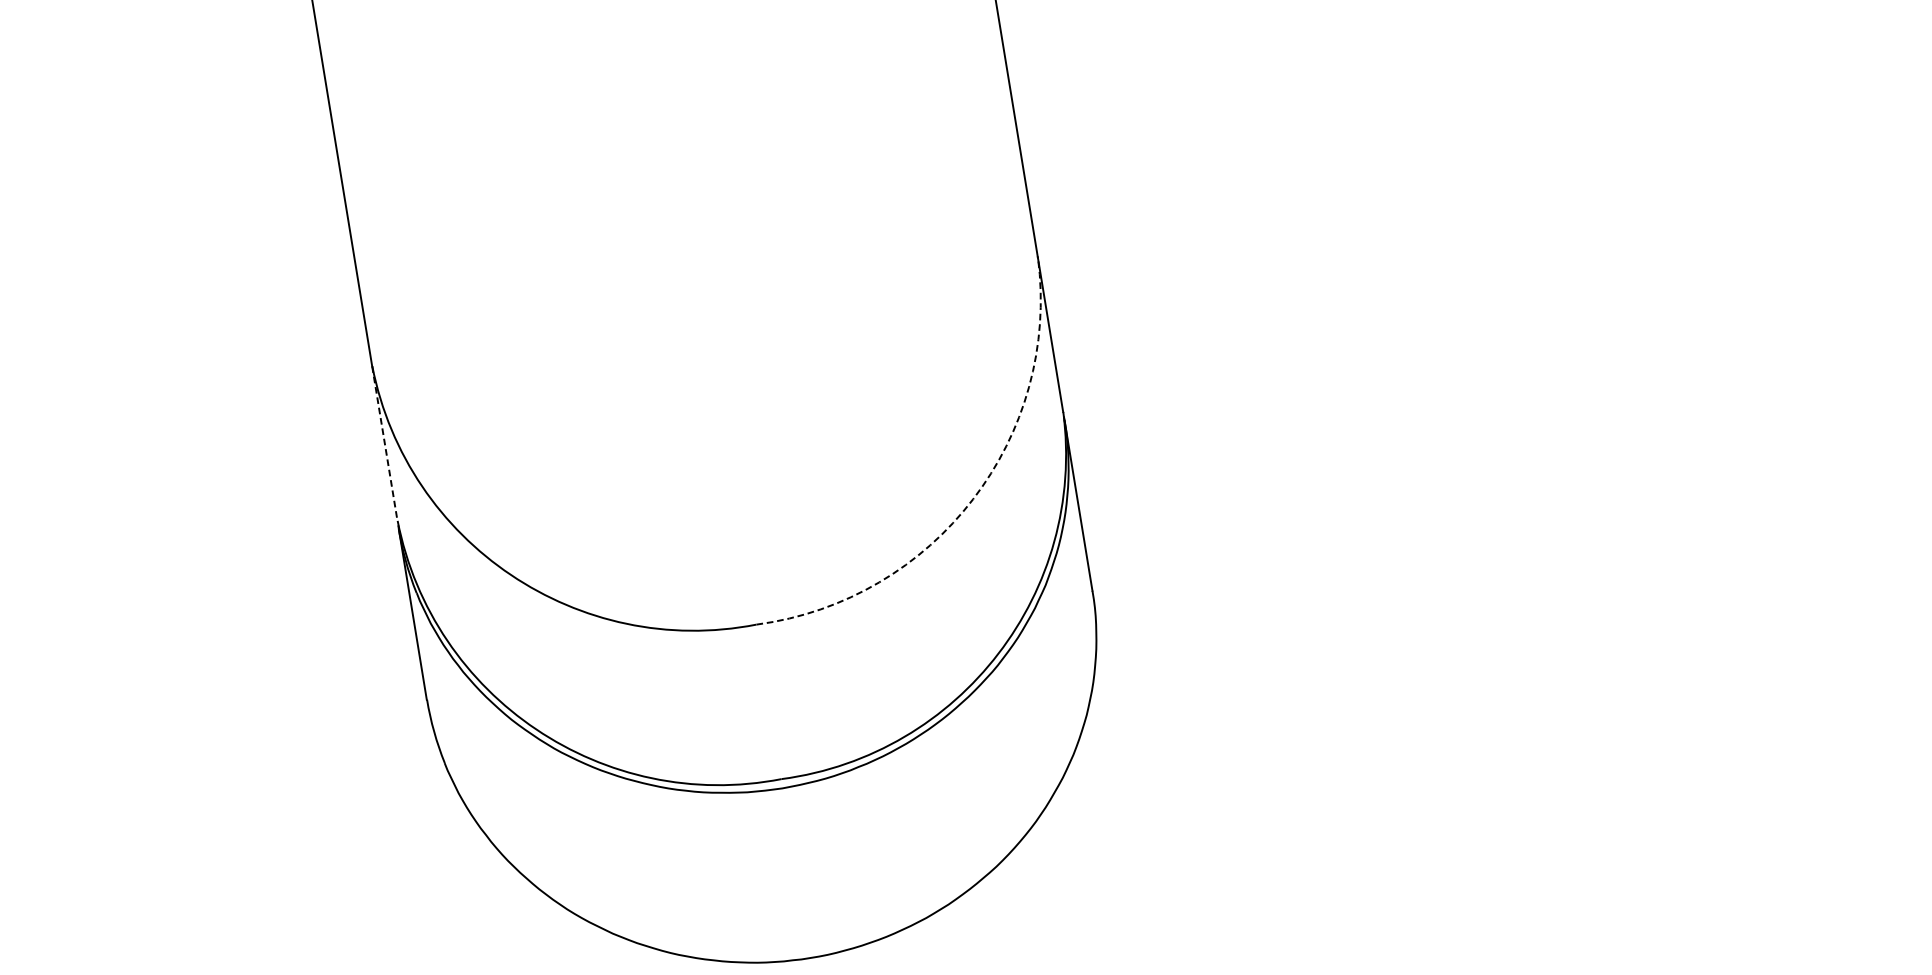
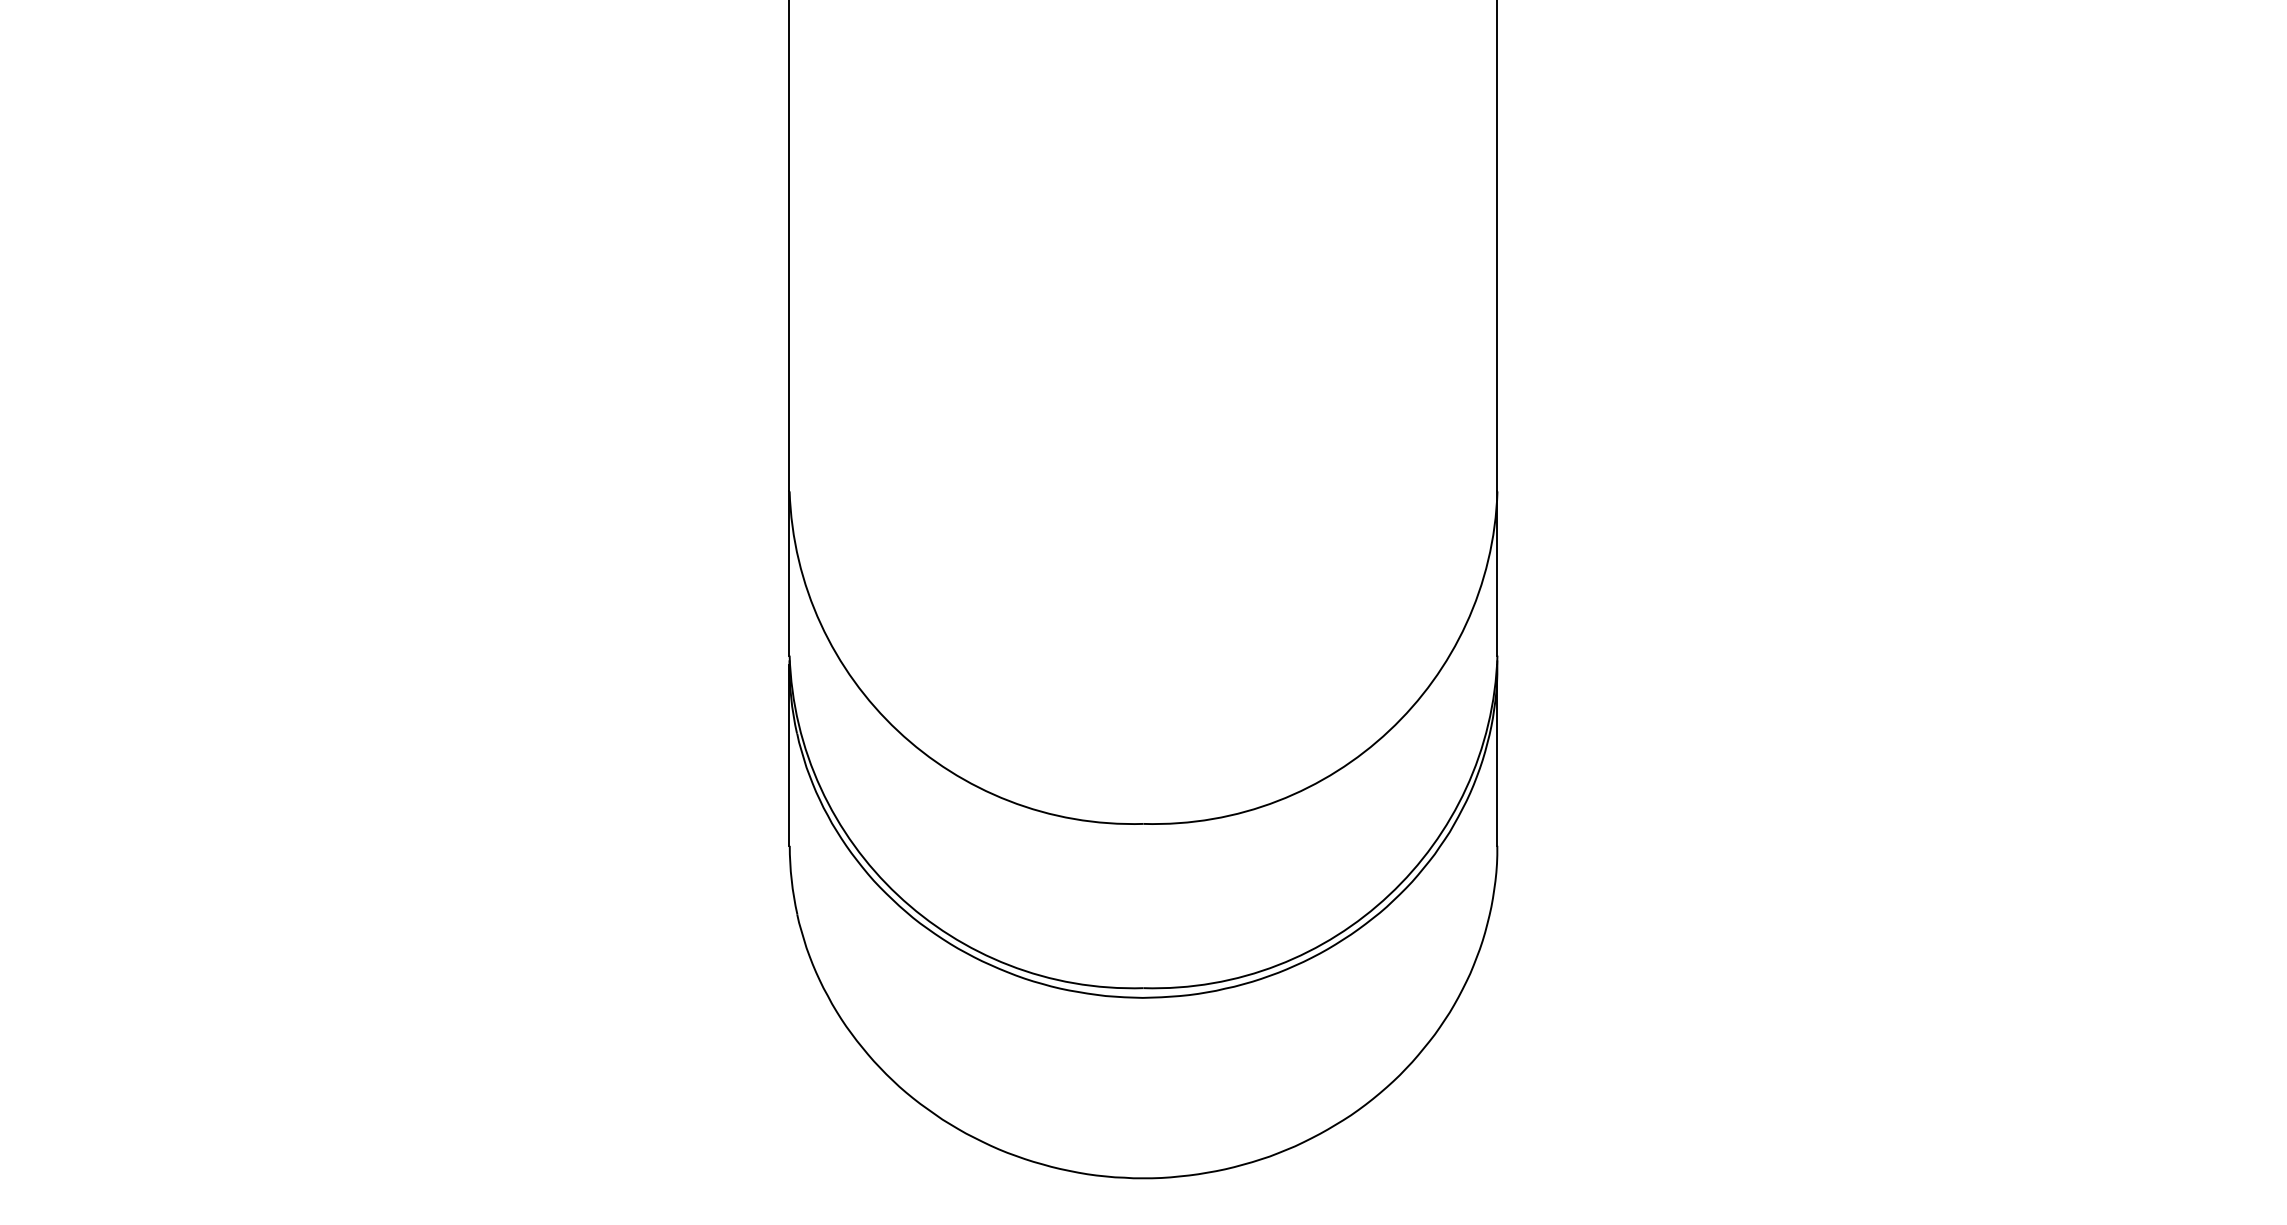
line: (385, 444) -> (789, 574), dashed -> solid
arc: (973, 498) -> (1389, 730), dashed -> solid

